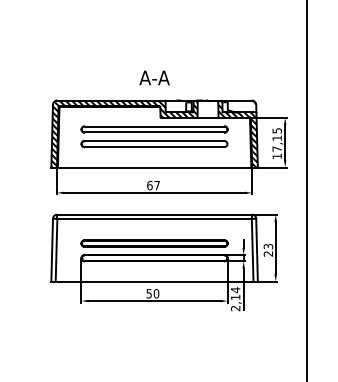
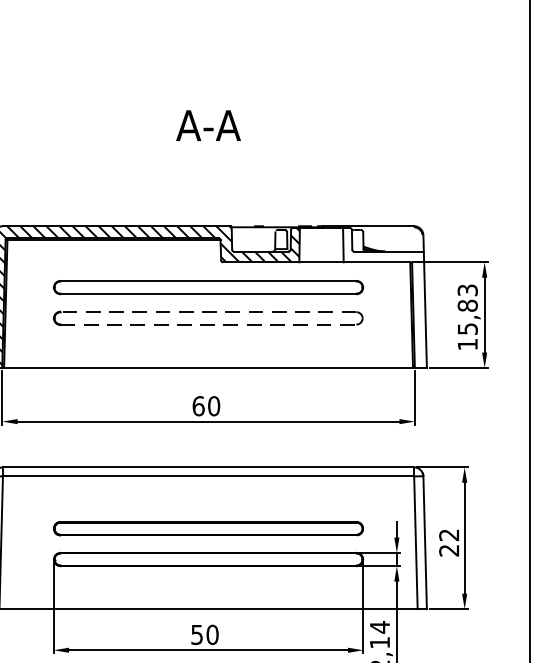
text: (154, 77) -> (208, 124), moved
hatch: (237, 134) -> (383, 298), removed
text: (276, 139) -> (466, 308), 17,15 -> 15,83
line: (154, 141) -> (208, 312), solid -> dashed
line: (154, 147) -> (208, 325), solid -> dashed
text: (157, 185) -> (214, 405), 67 -> 60
text: (268, 246) -> (449, 534), 23 -> 22

